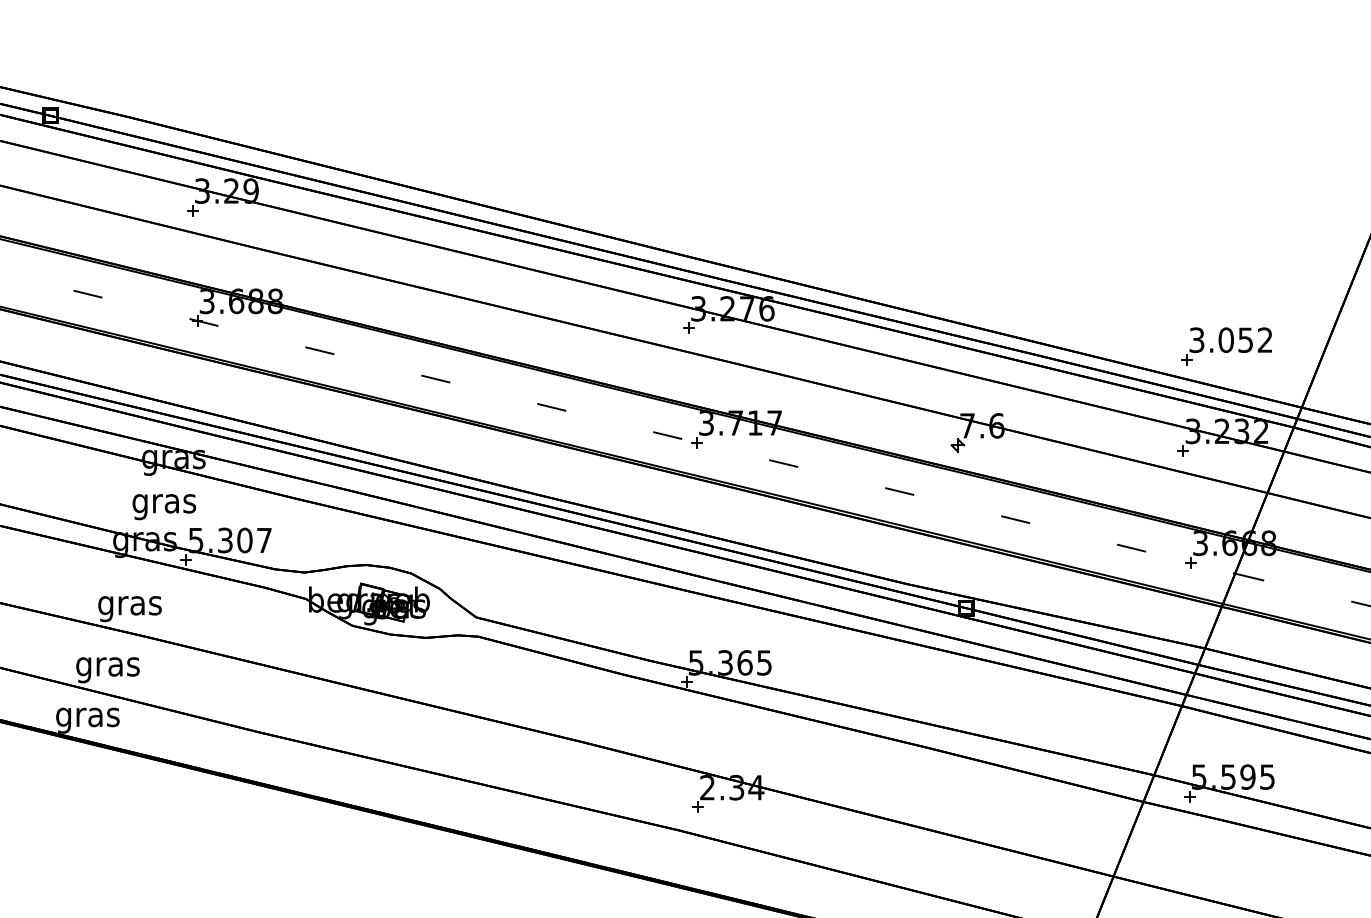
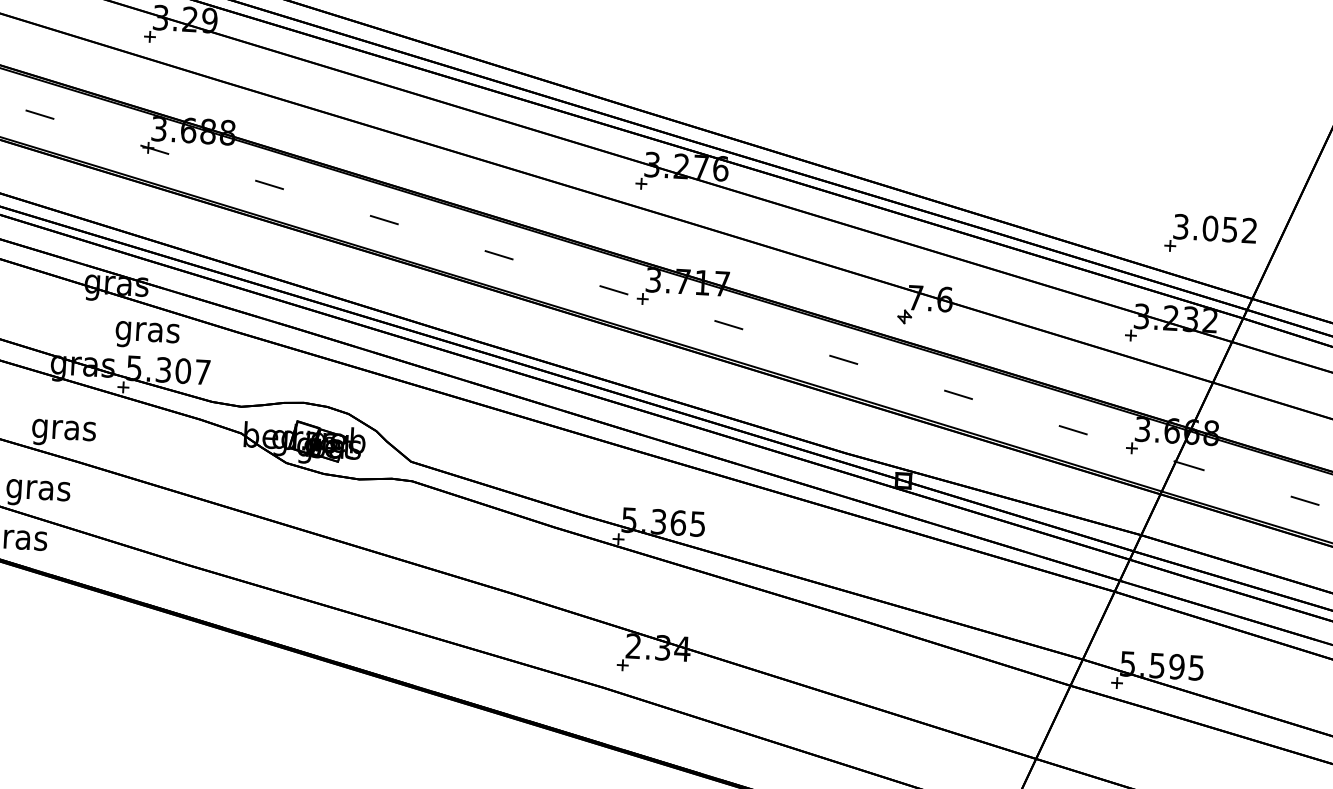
part: (1226, 346) -> (1210, 234), moved
text: (164, 507) -> (147, 335), moved

